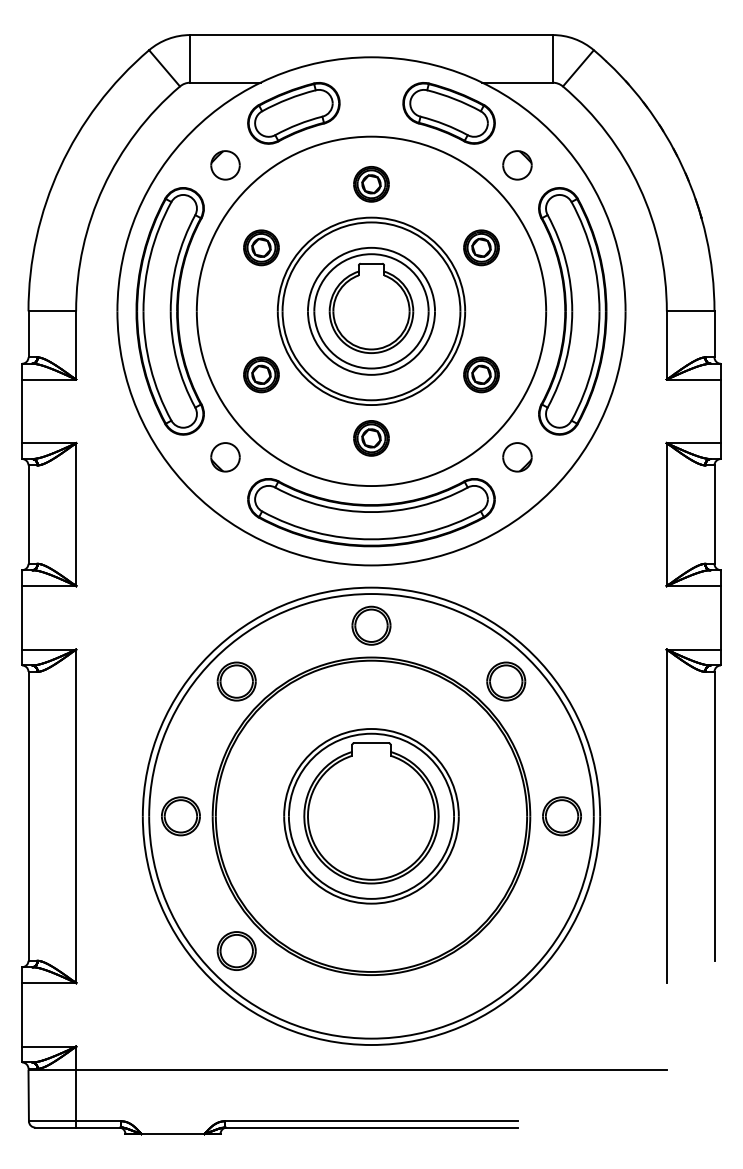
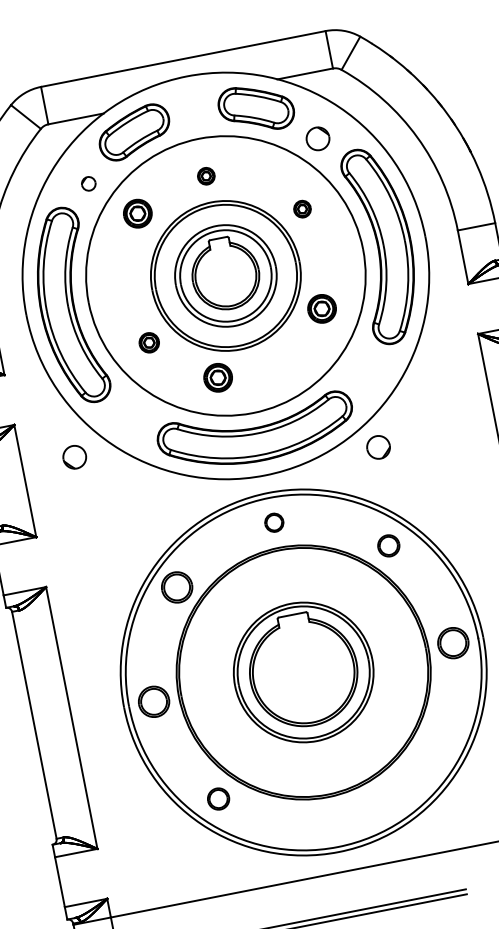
part: (225, 165) -> (88, 183), size x0.6
part: (371, 184) -> (206, 176), size x0.6
part: (261, 247) -> (137, 213), moved
part: (481, 247) -> (302, 208), size x0.6
part: (261, 374) -> (149, 342), size x0.7
part: (371, 438) -> (218, 377), moved
part: (225, 457) -> (74, 457), moved
part: (517, 457) -> (378, 447), moved
part: (371, 625) -> (274, 522), size x0.6
part: (506, 681) -> (388, 545), size x0.7
part: (236, 950) -> (218, 798), size x0.7

